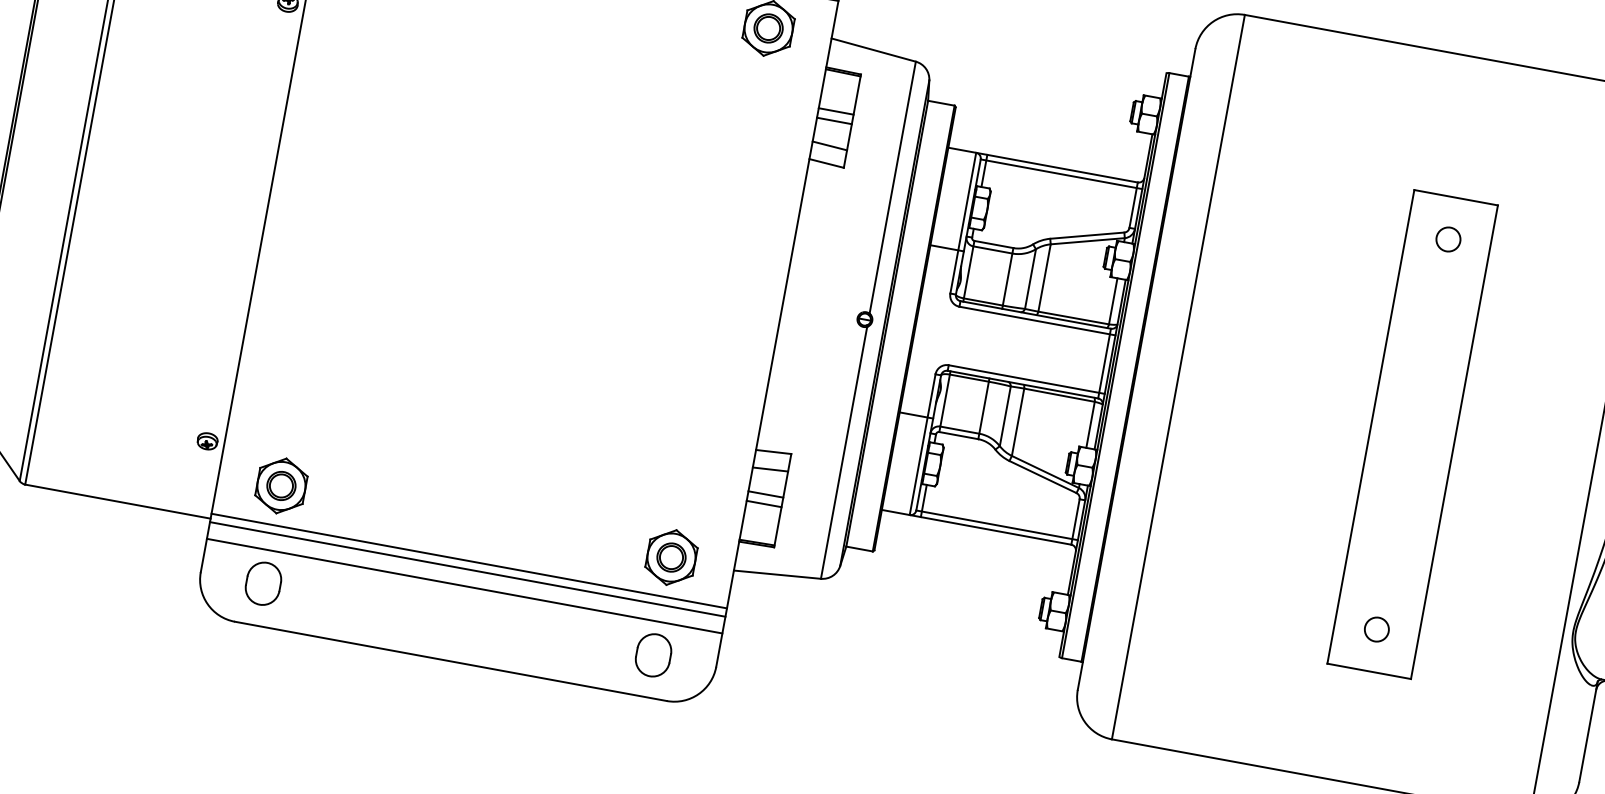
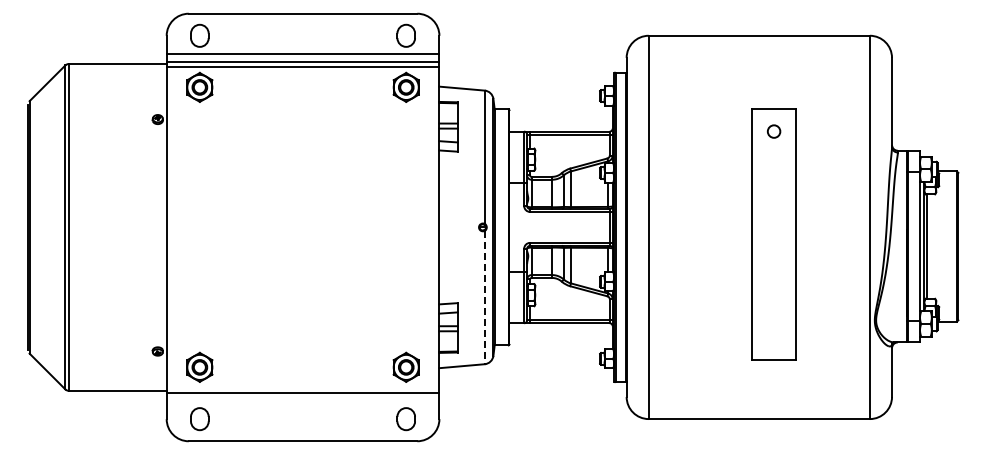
line: (843, 452) -> (484, 297), solid -> dashed
line: (468, 561) -> (302, 388), removed
line: (463, 586) -> (302, 401), removed
circle: (1377, 628) -> (774, 337), removed

